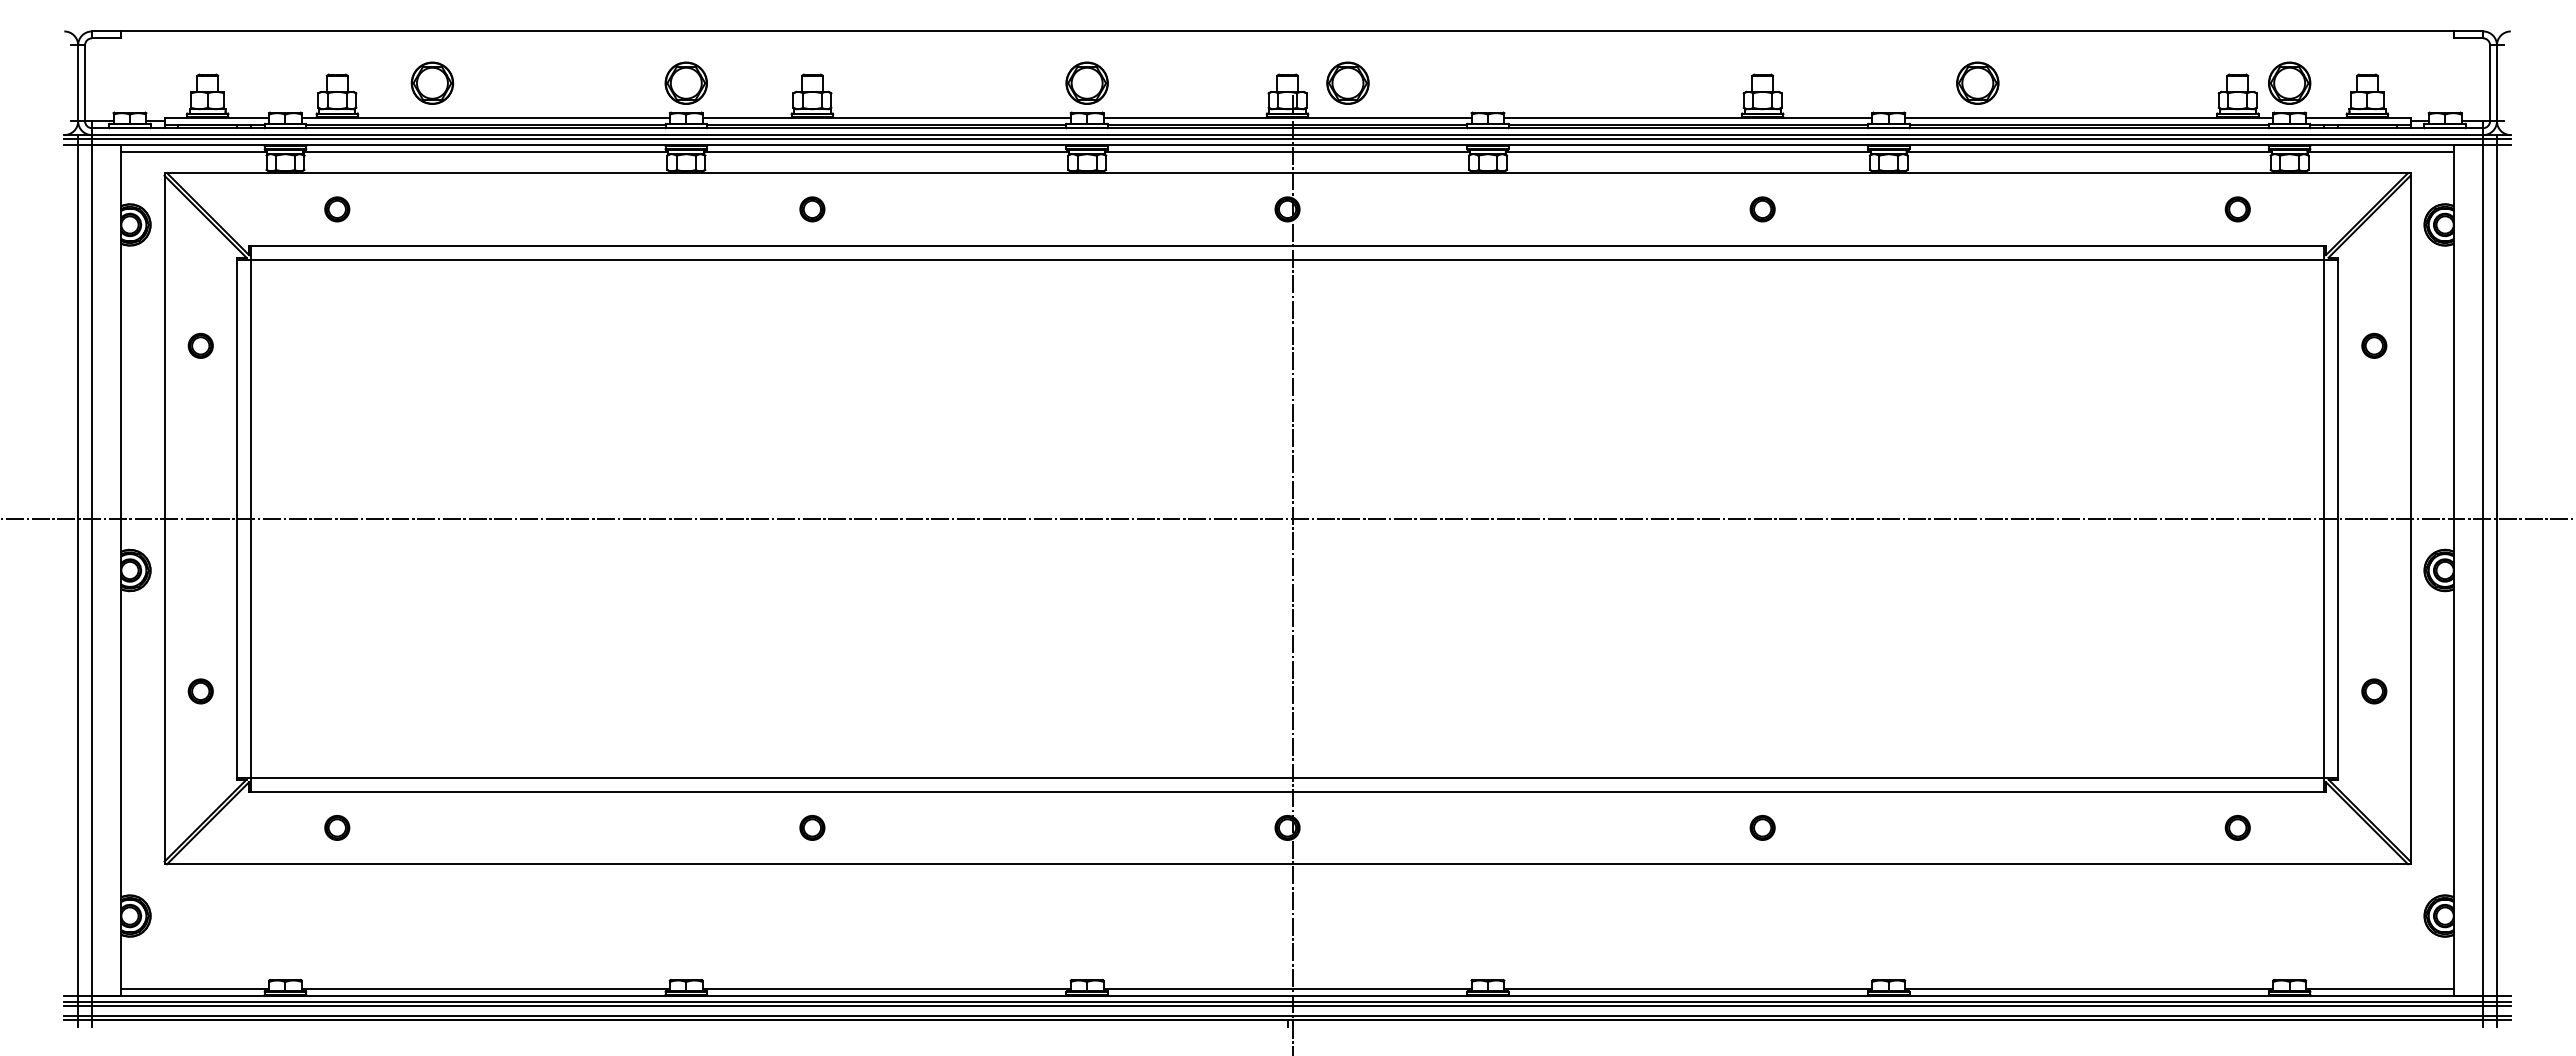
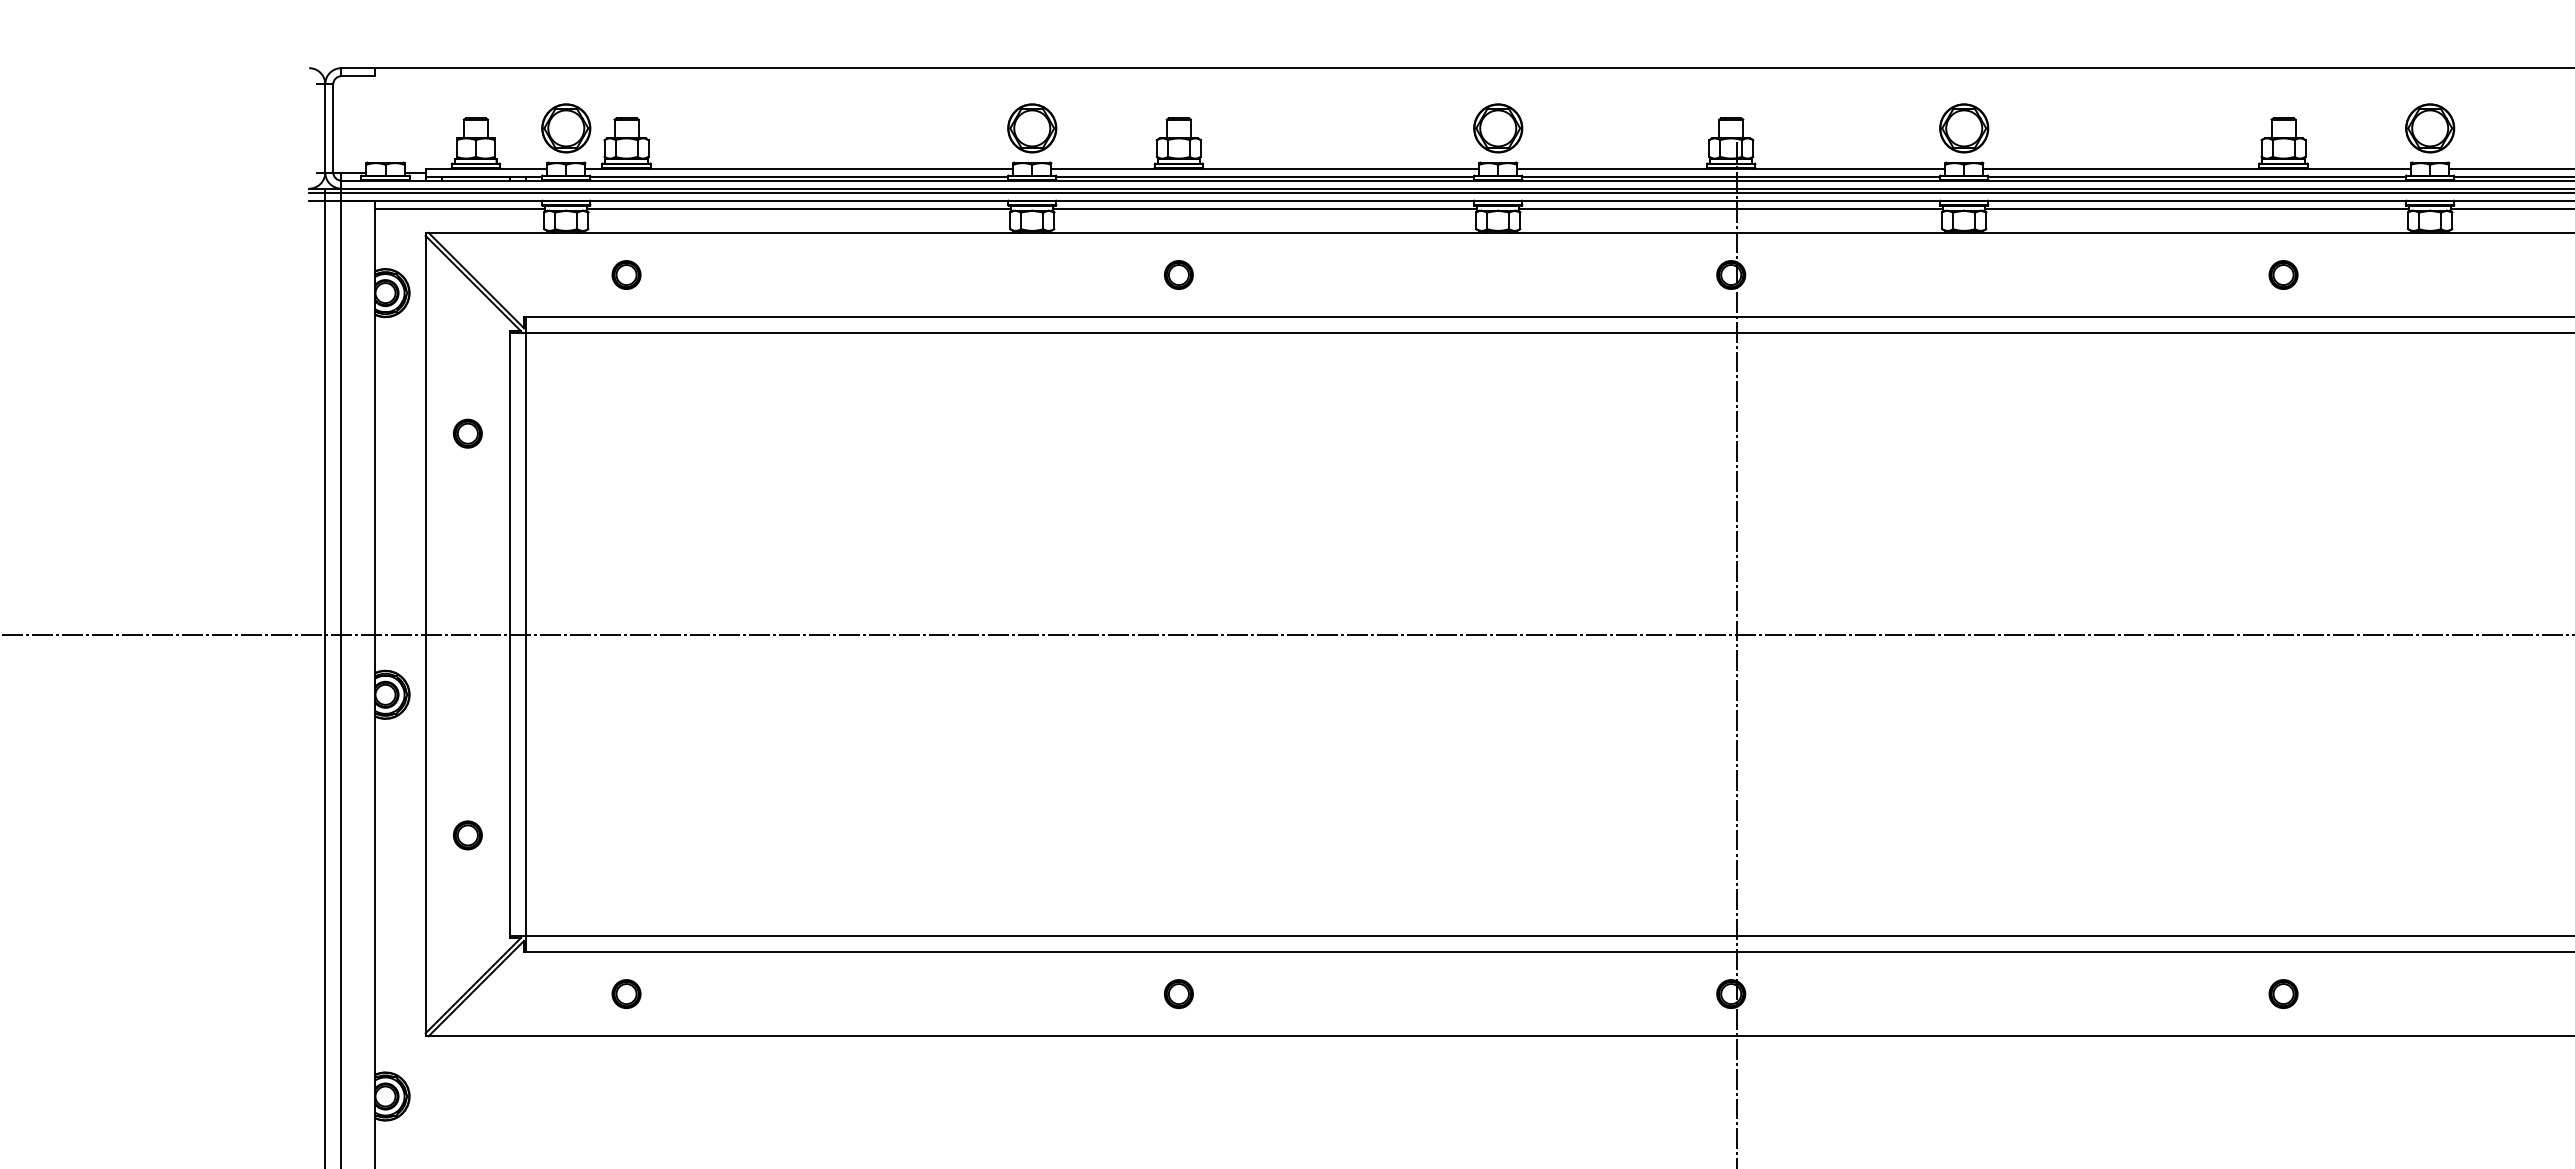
part: (432, 82) -> (566, 127), moved
part: (1347, 82) -> (1963, 127), moved
part: (1977, 82) -> (2429, 127), moved

